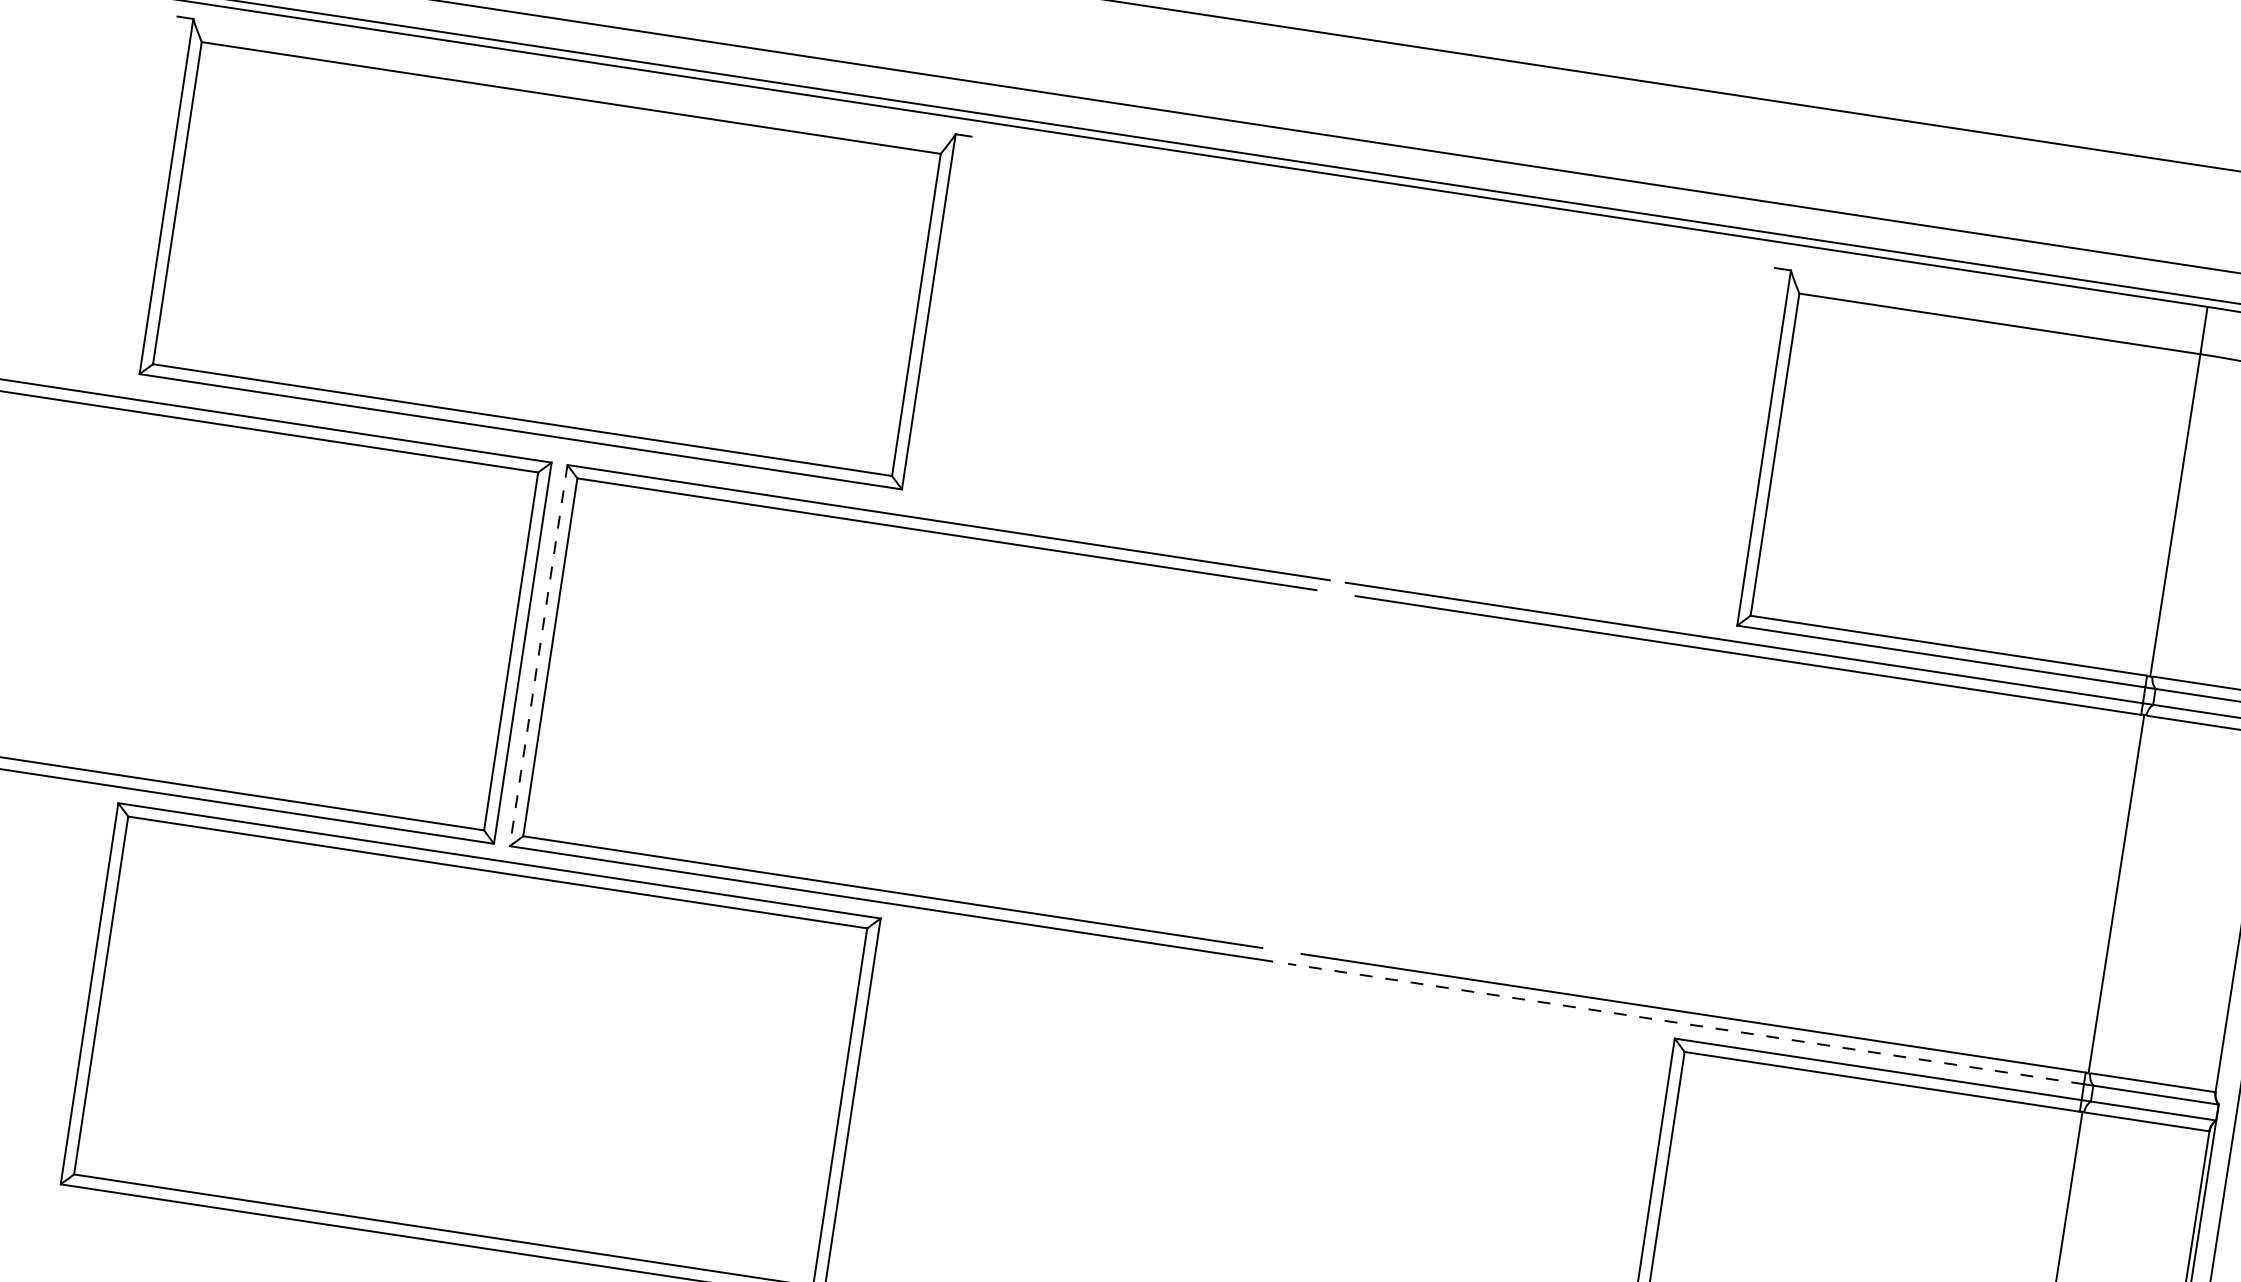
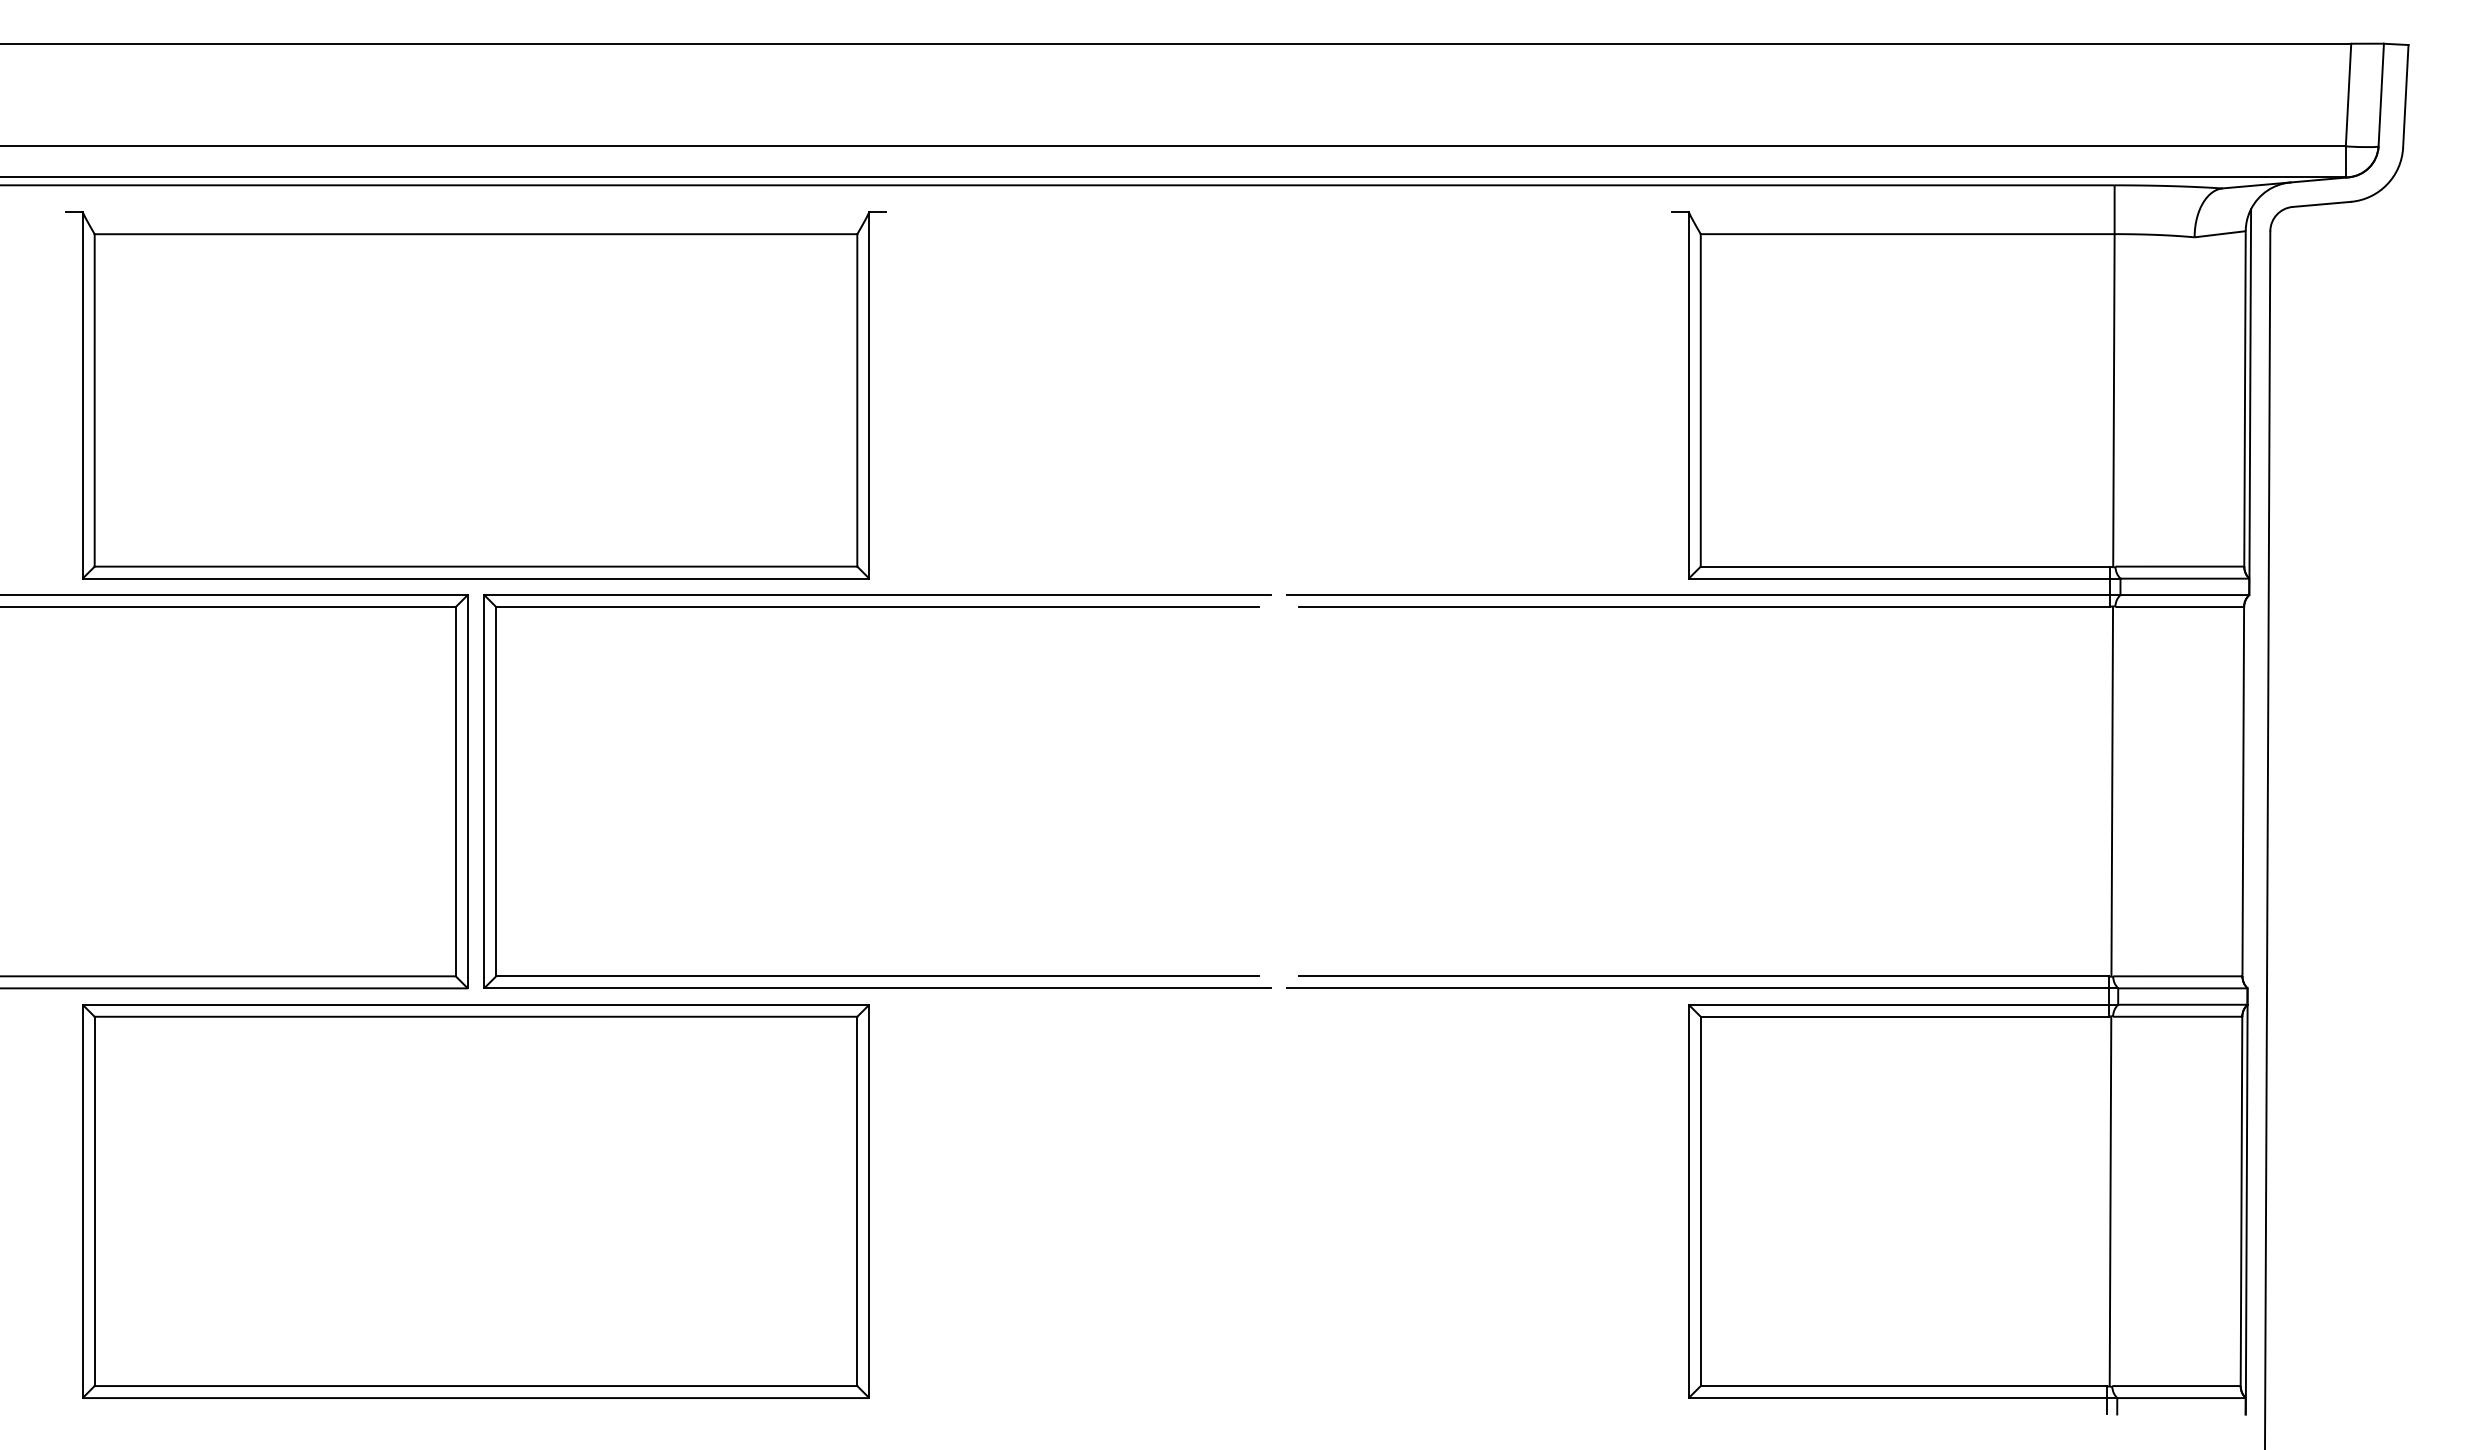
part: (547, 254) -> (475, 395), moved
line: (539, 655) -> (484, 791), dashed -> solid
line: (1685, 1024) -> (1697, 988), dashed -> solid

